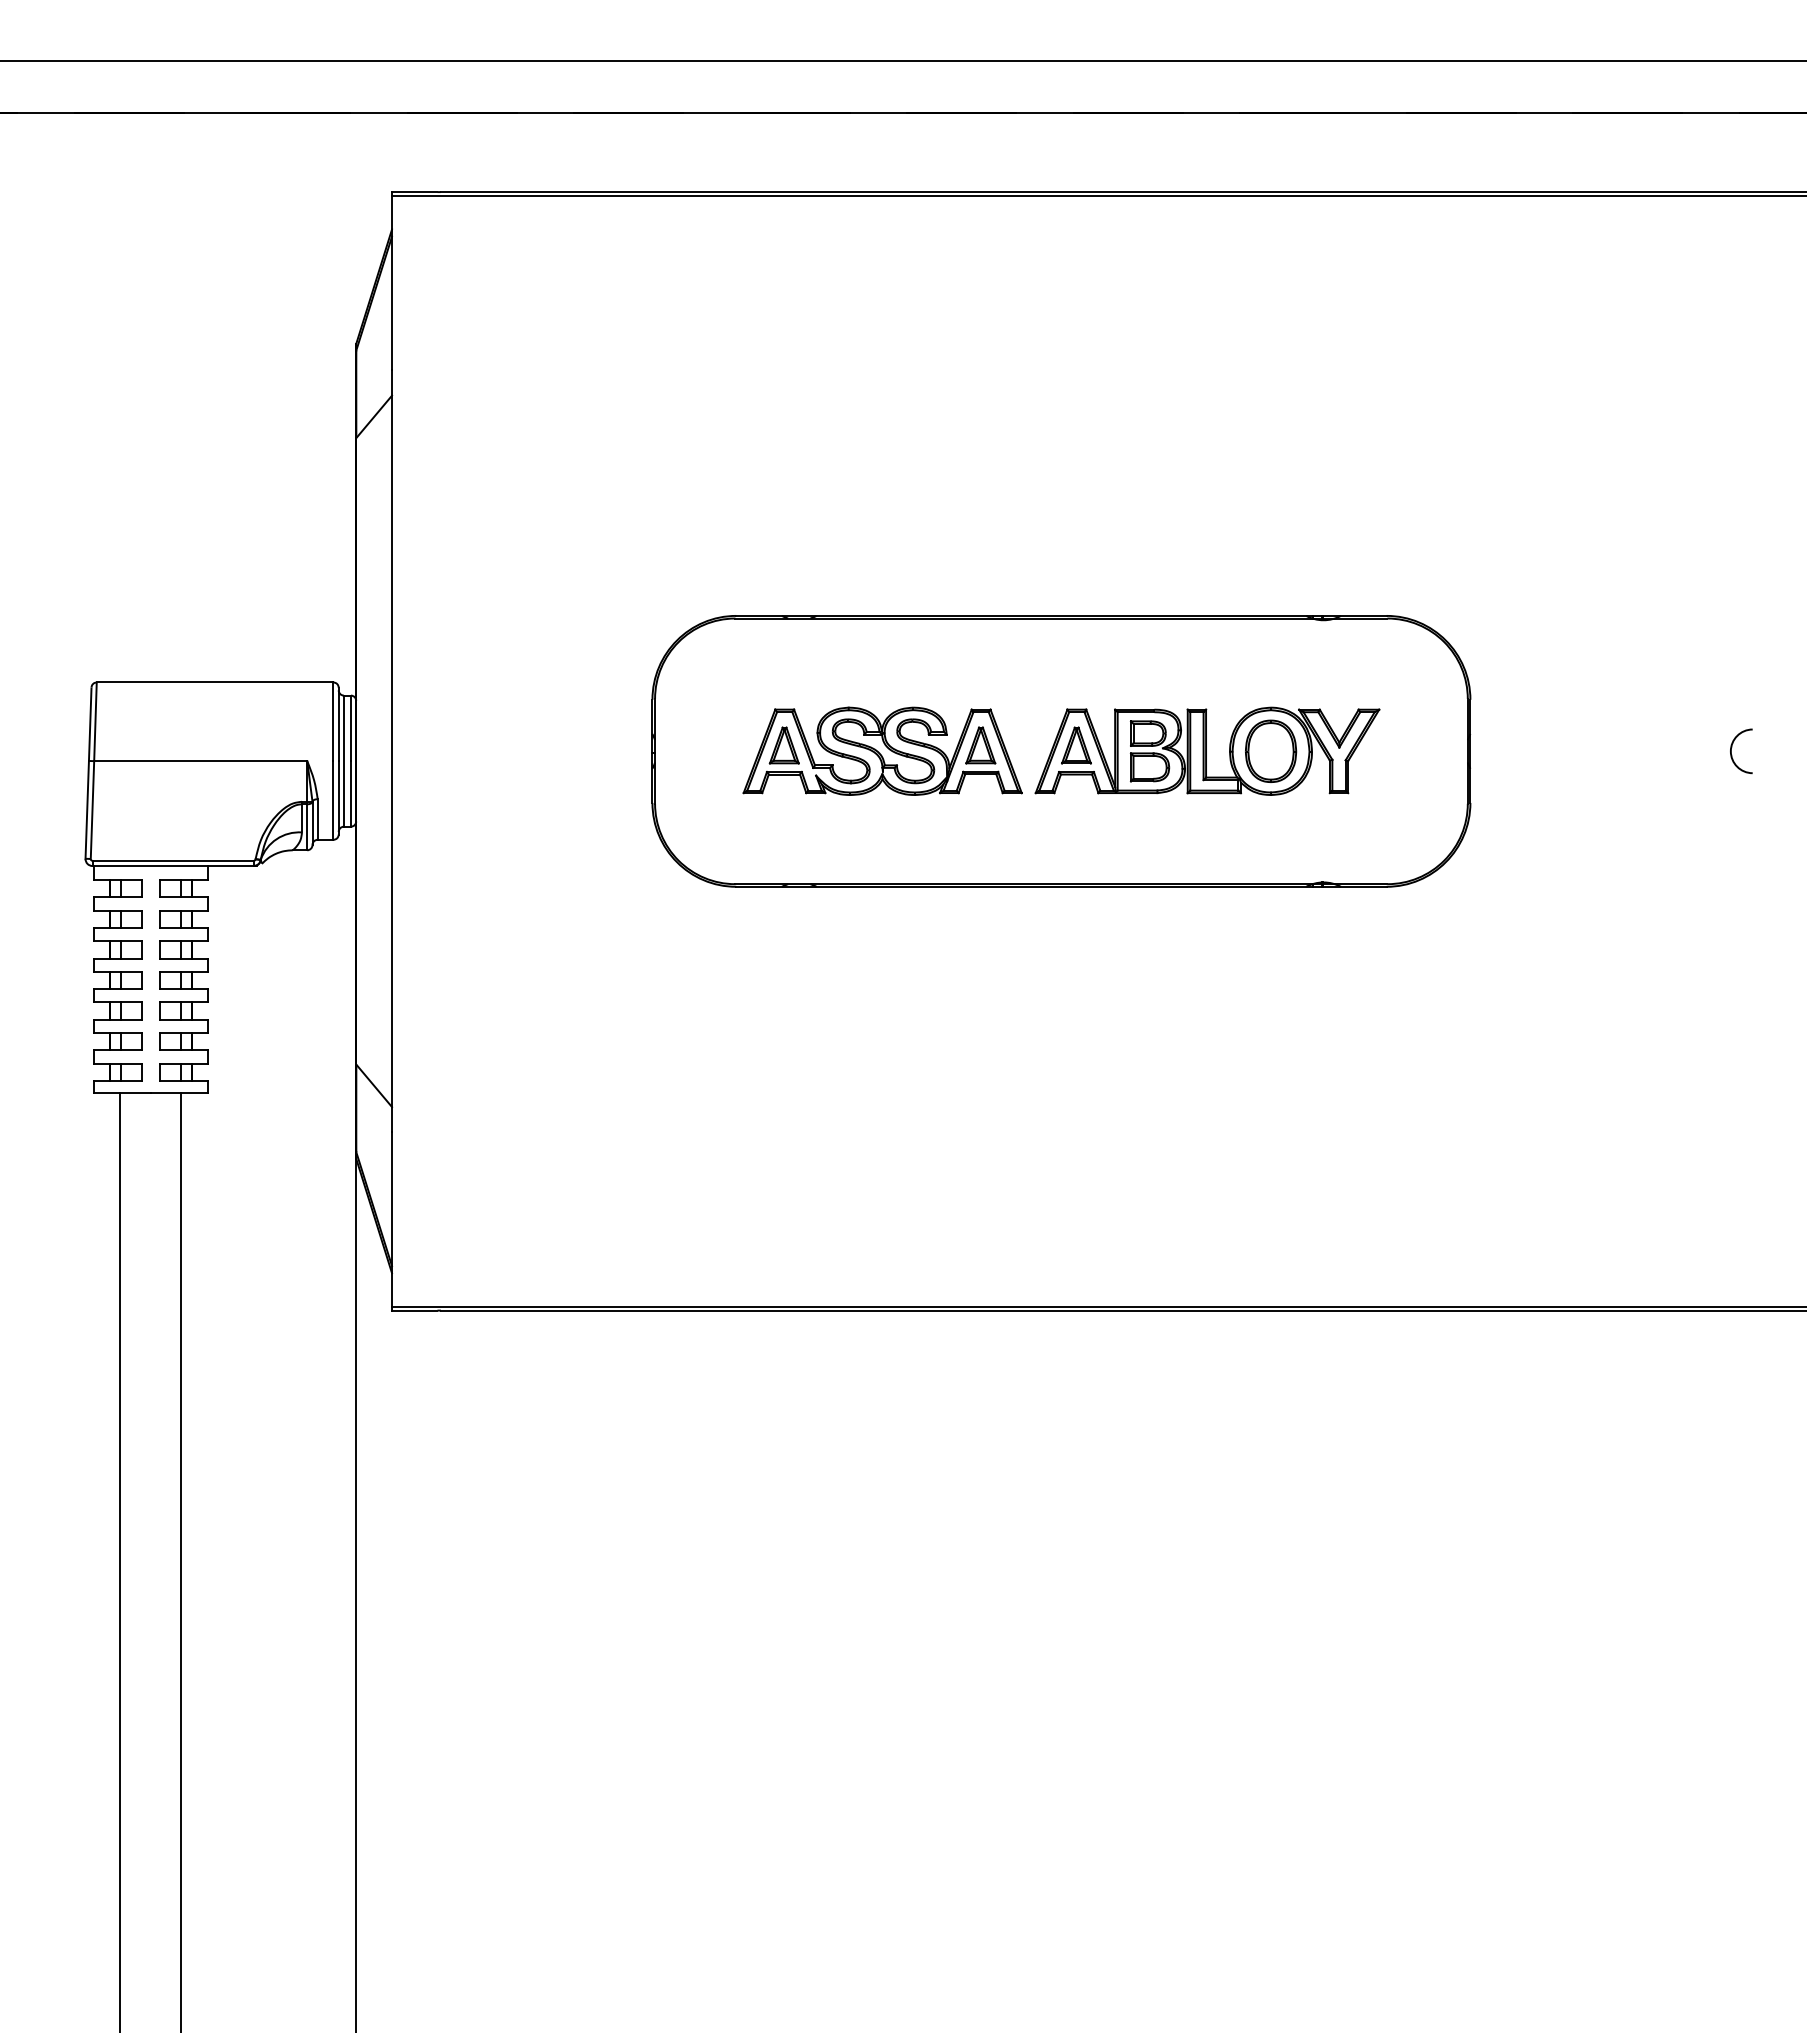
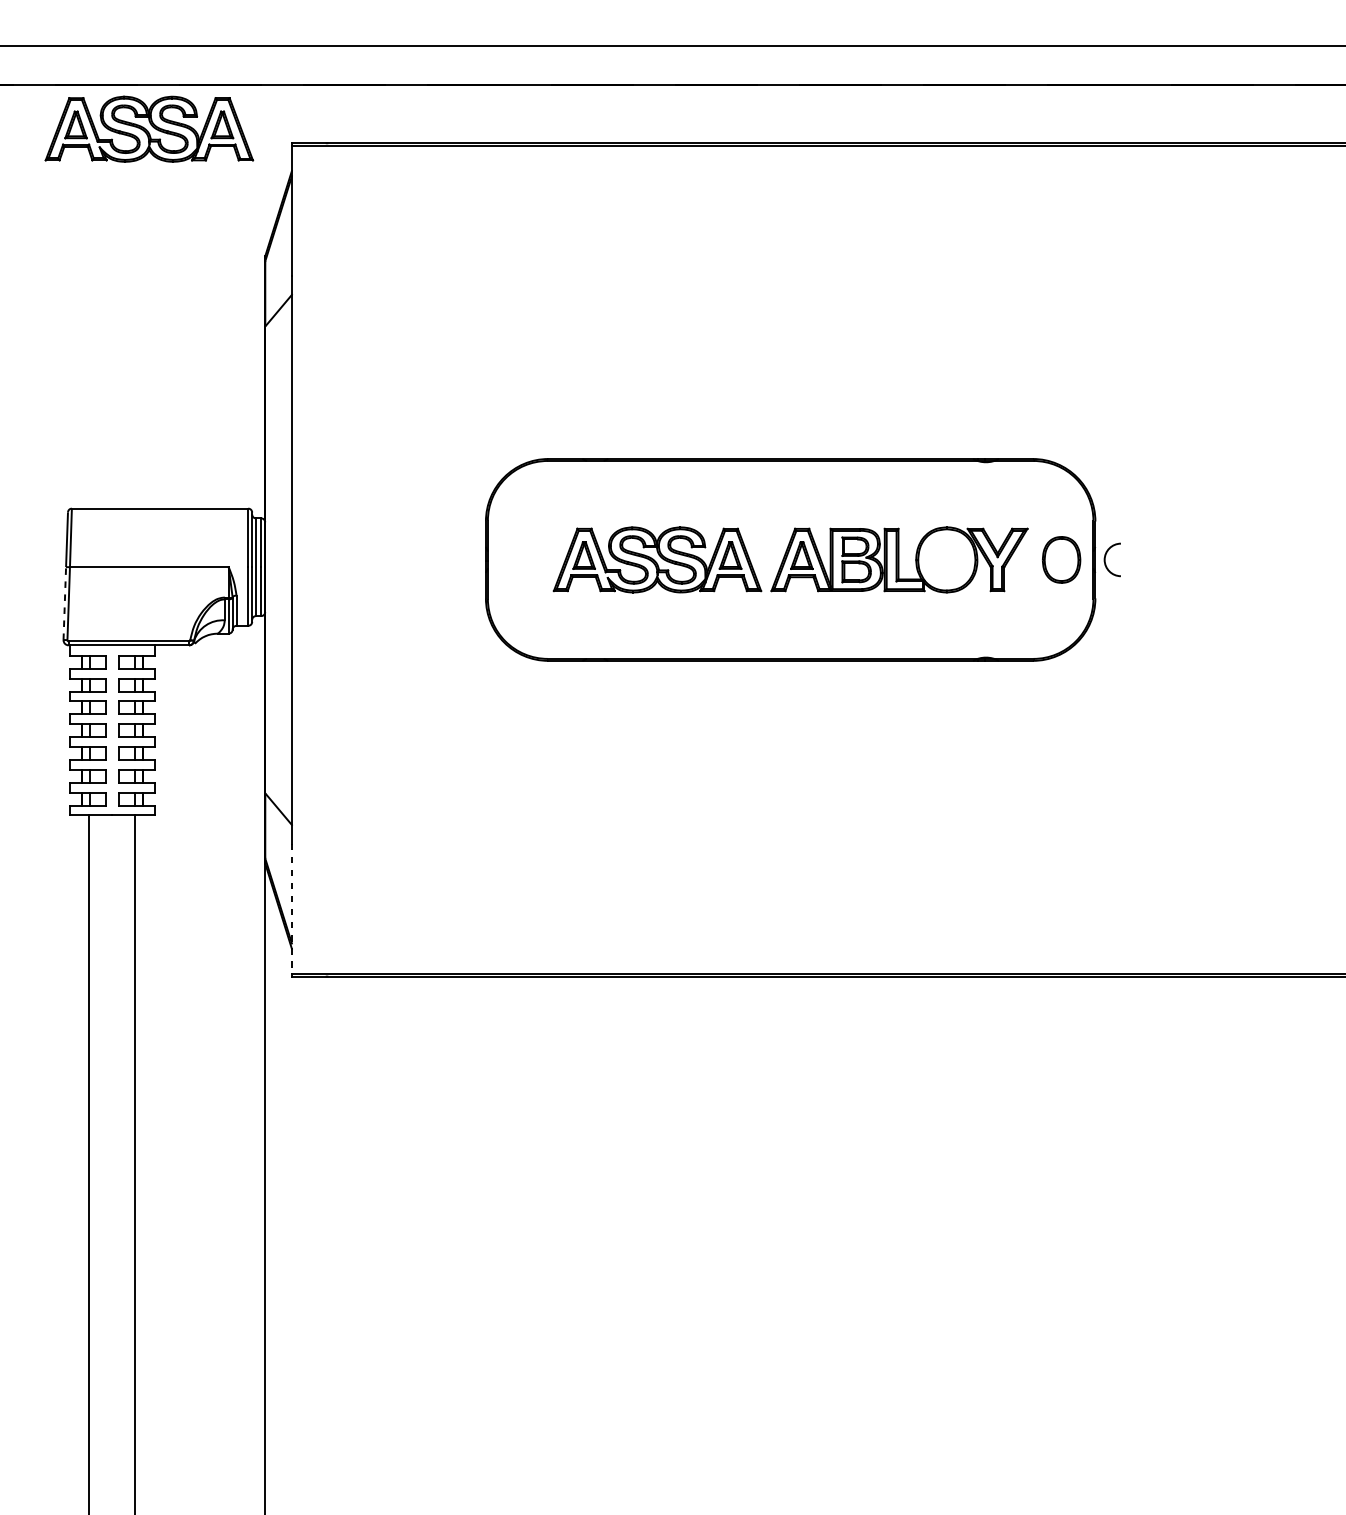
part: (200, 172) -> (149, 128), added
arc: (1732, 747) -> (1105, 557), moved
part: (1271, 750) -> (1061, 559), moved
line: (87, 809) -> (64, 603), solid -> dashed
line: (392, 1220) -> (292, 909), solid -> dashed

